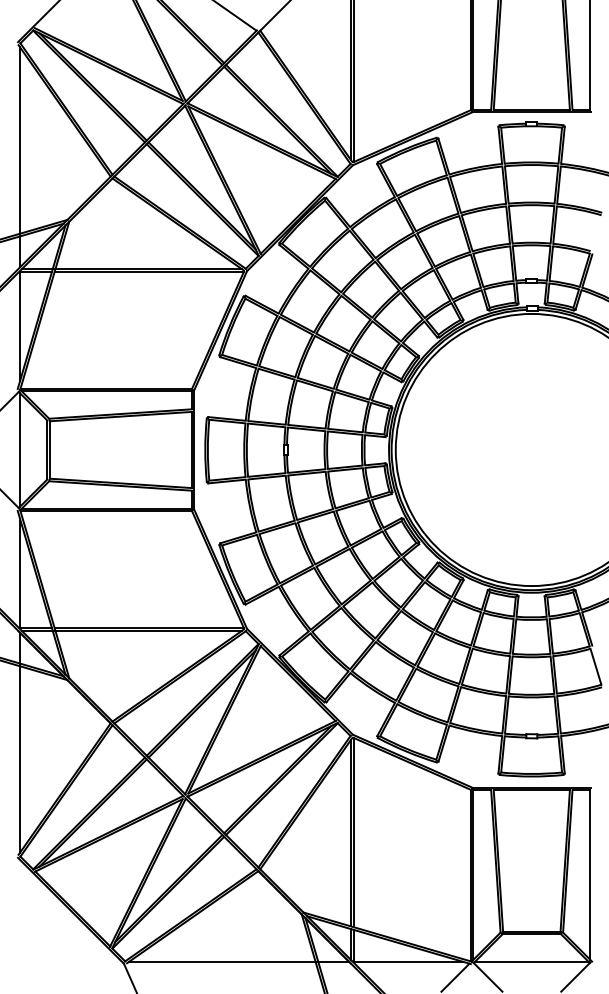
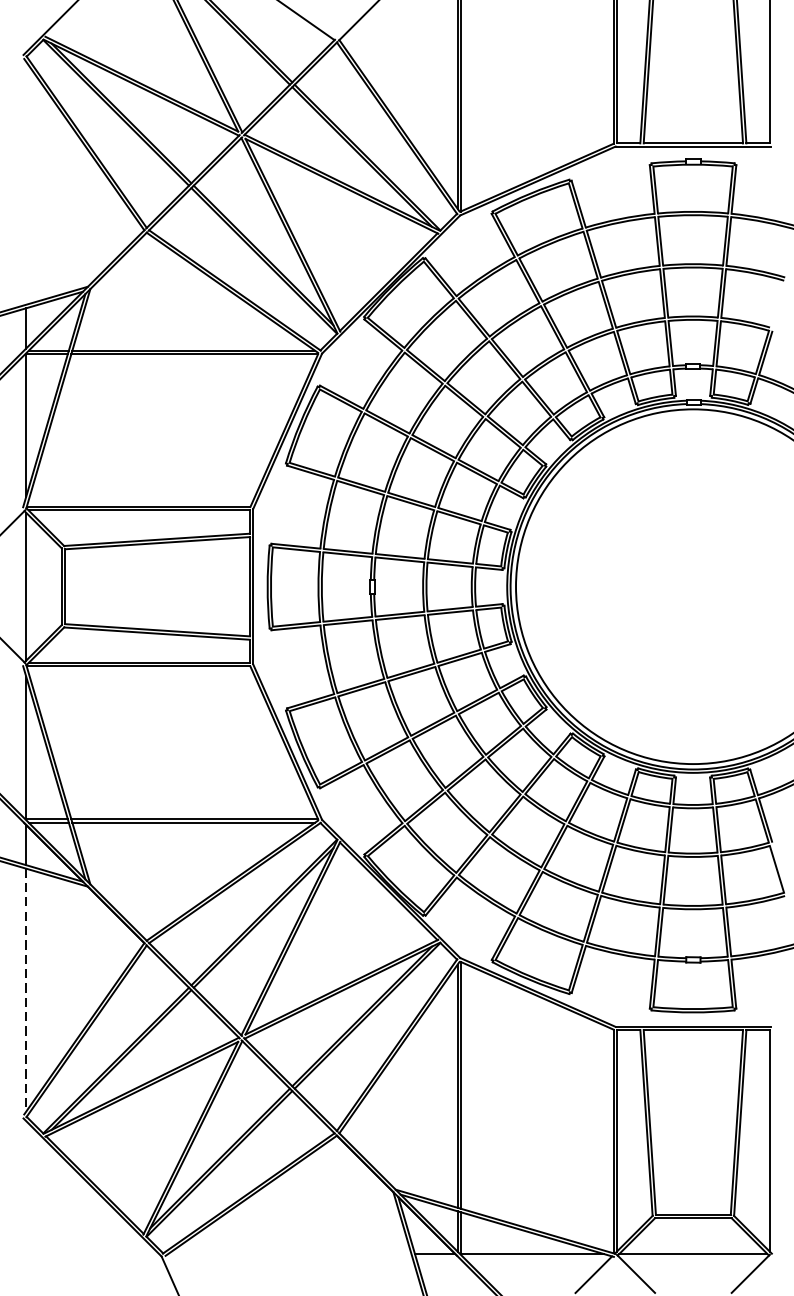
line: (20, 140) -> (26, 183), removed
line: (20, 759) -> (26, 990), solid -> dashed
line: (222, 961) -> (290, 1253), removed

